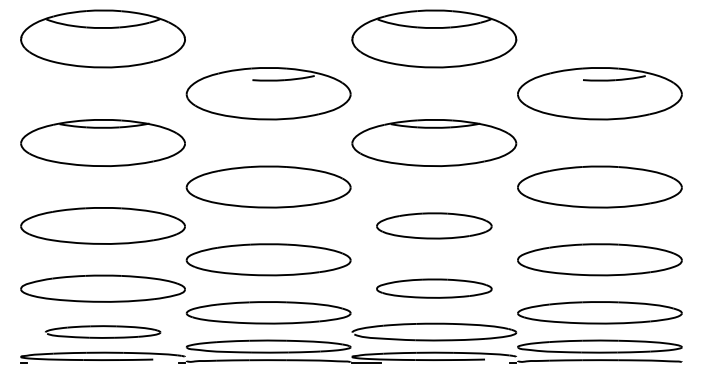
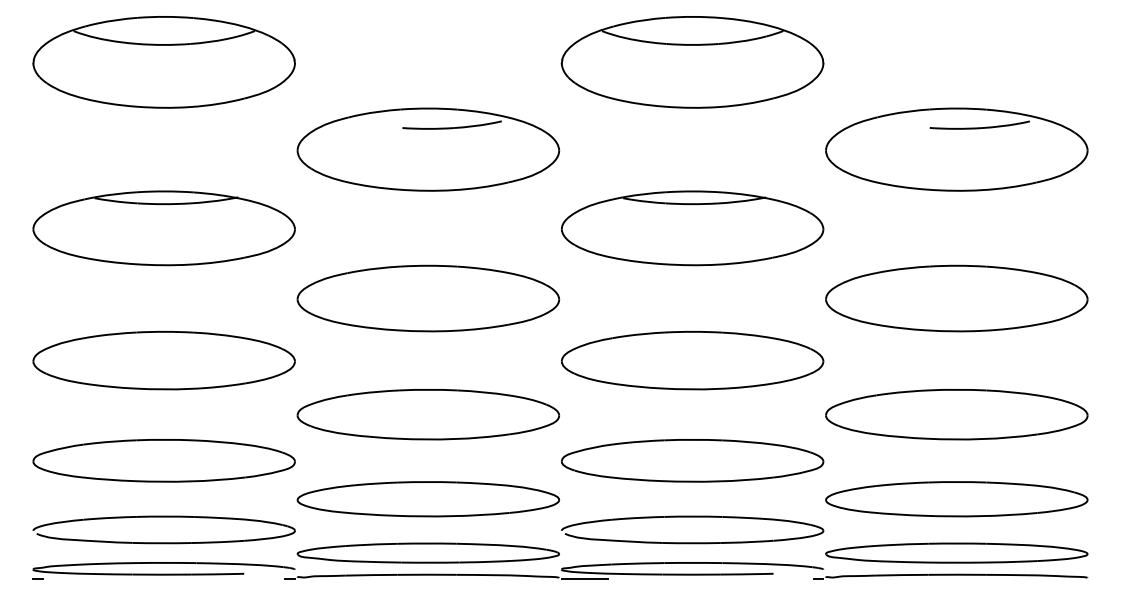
part: (434, 225) -> (692, 359), size x1.43
part: (434, 288) -> (692, 460), size x1.43
part: (102, 331) -> (163, 529), size x1.43

